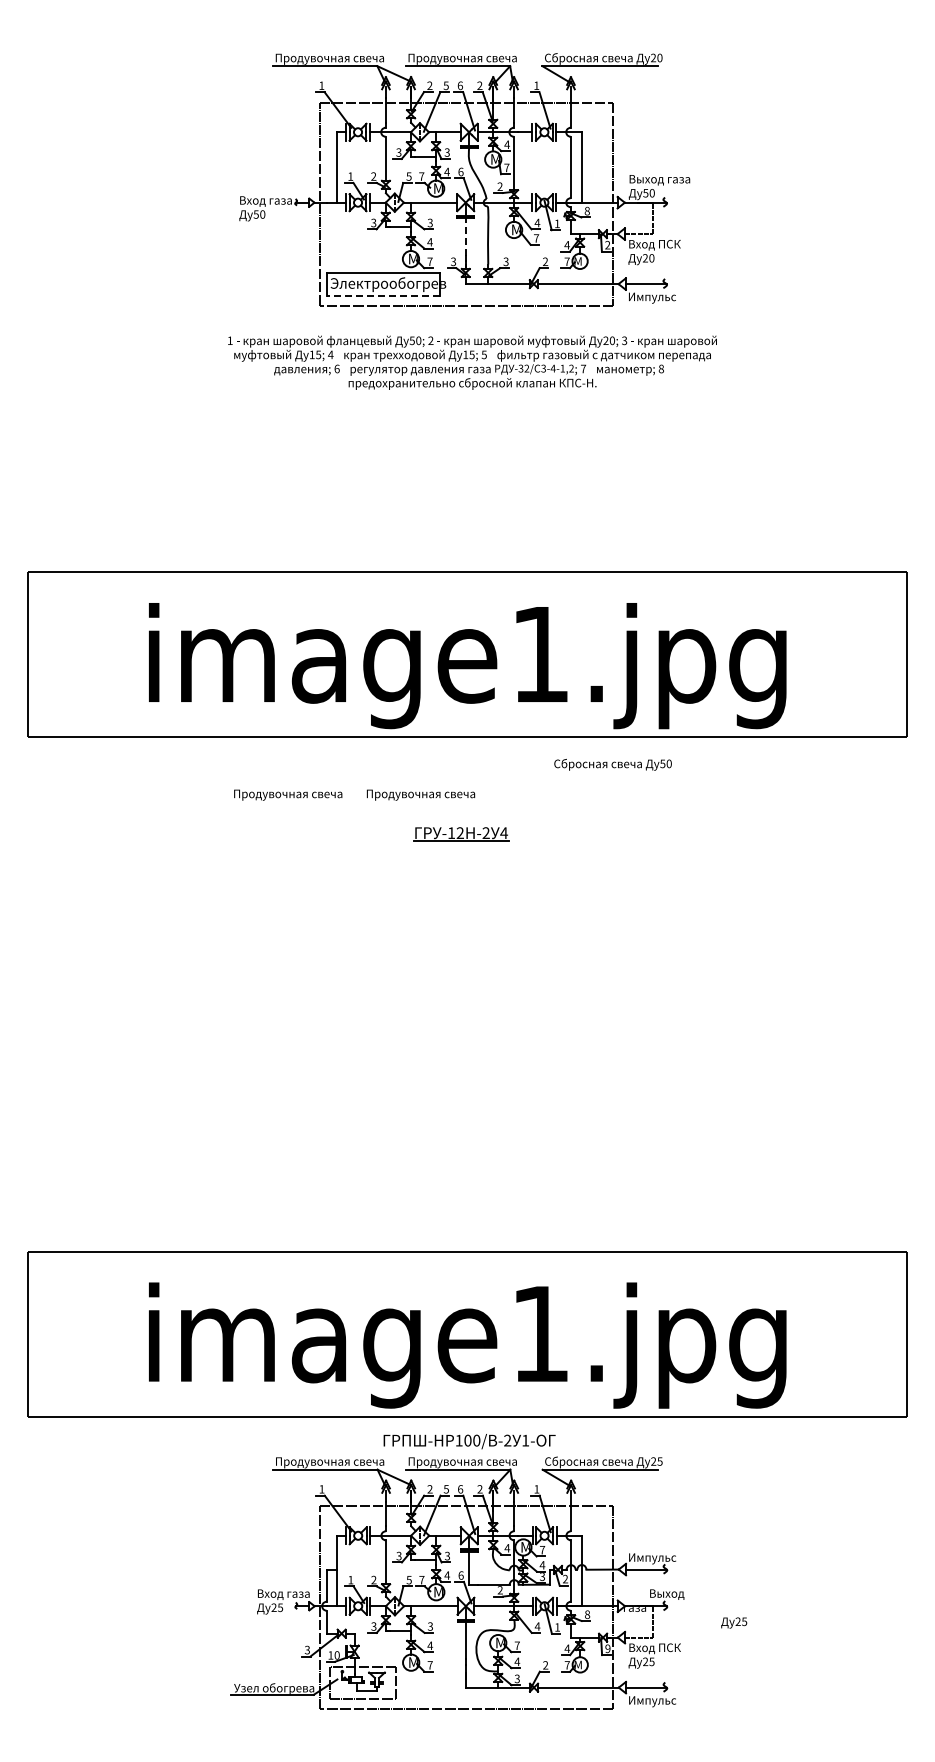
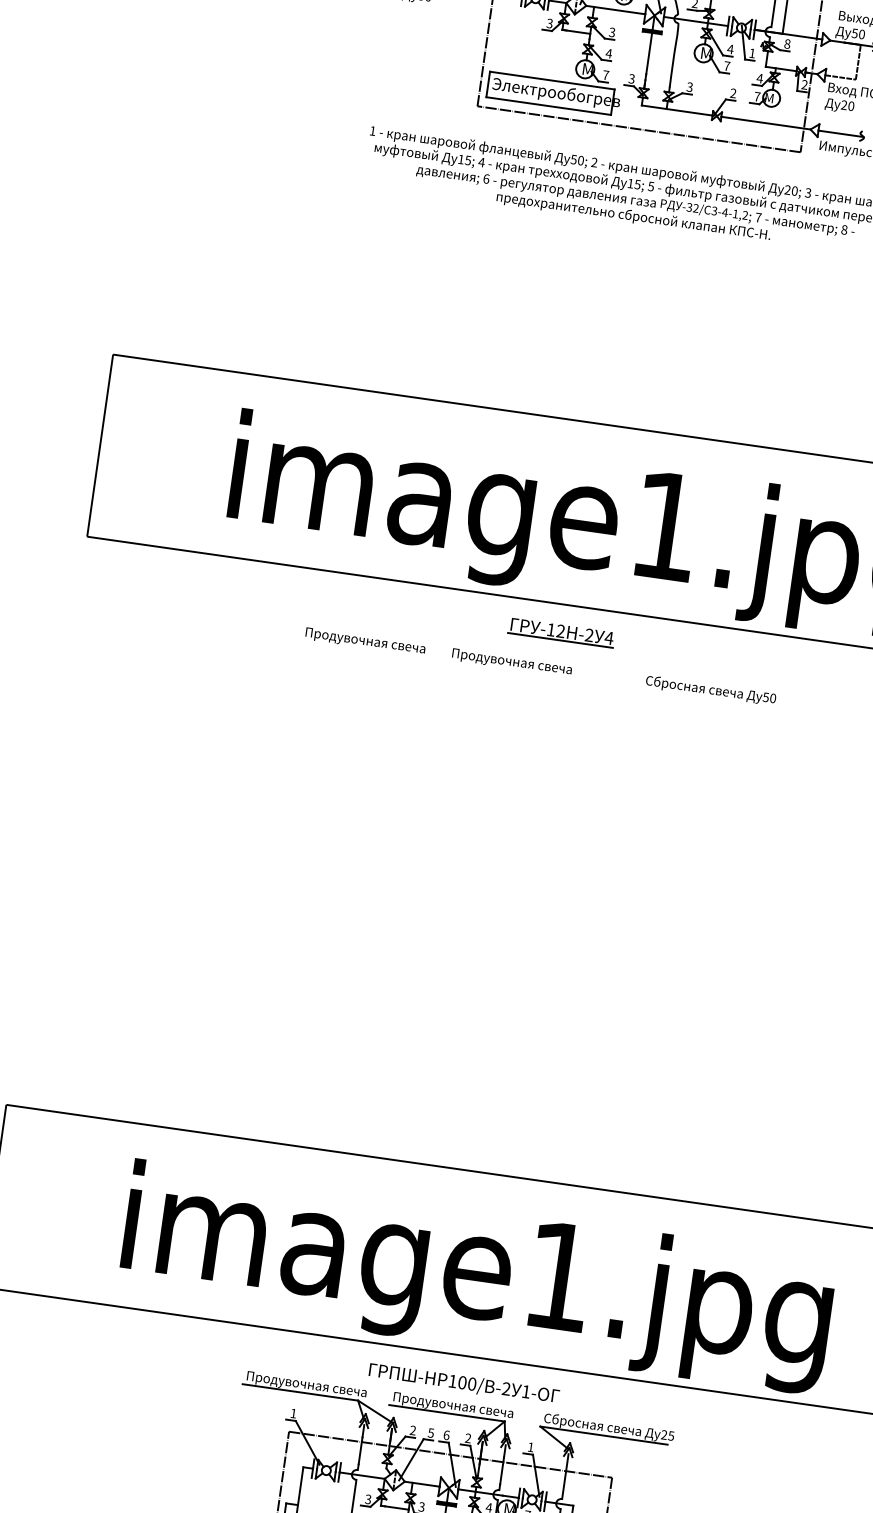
line: (465, 235) -> (649, 51), dashed -> solid
line: (382, 296) -> (547, 106), dashed -> solid
text: (612, 764) -> (710, 690), moved
part: (461, 834) -> (561, 632), moved

